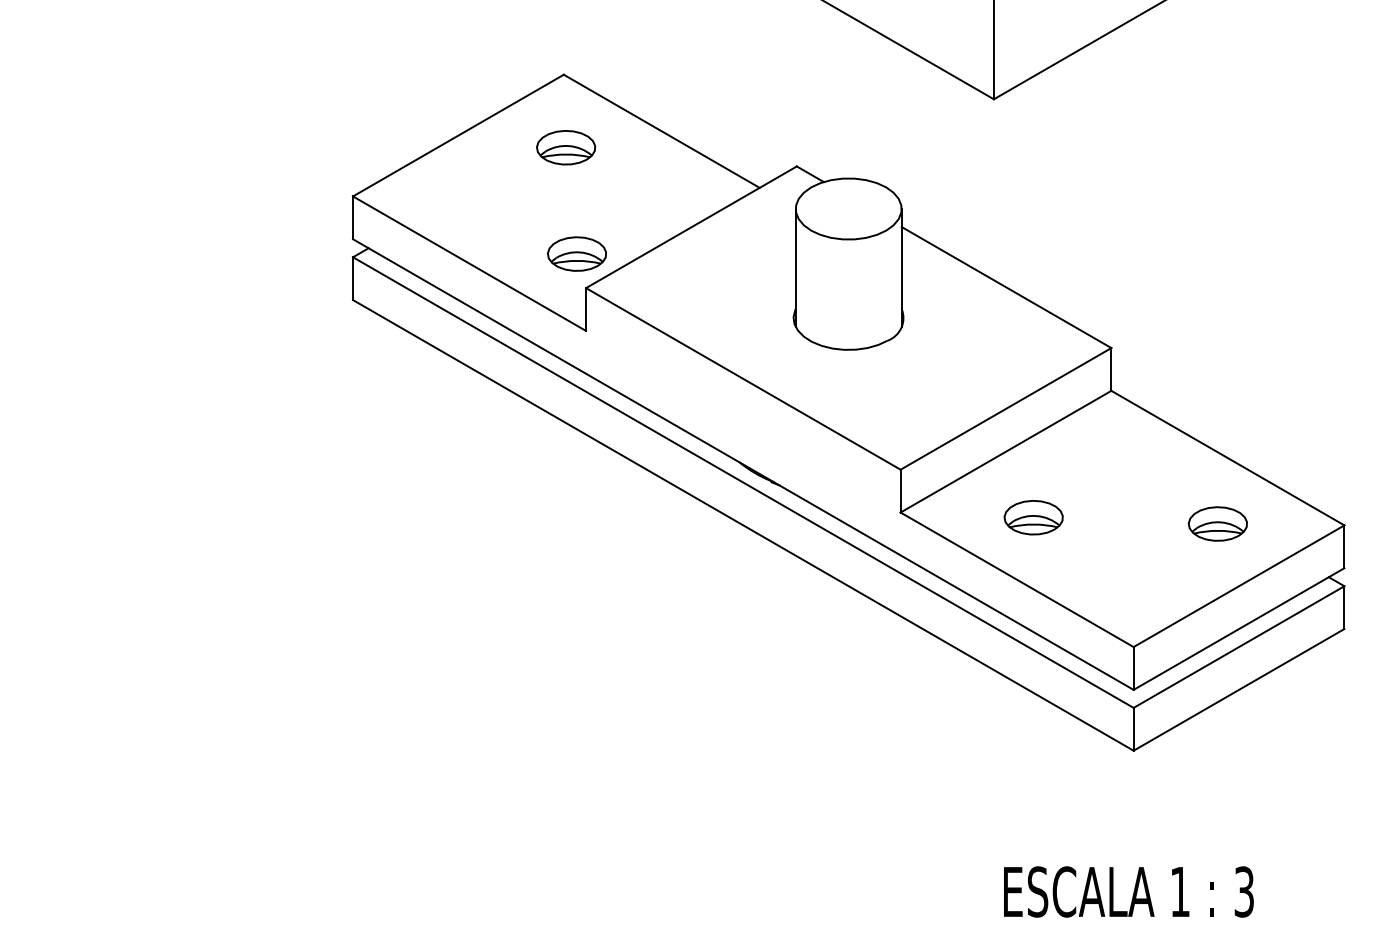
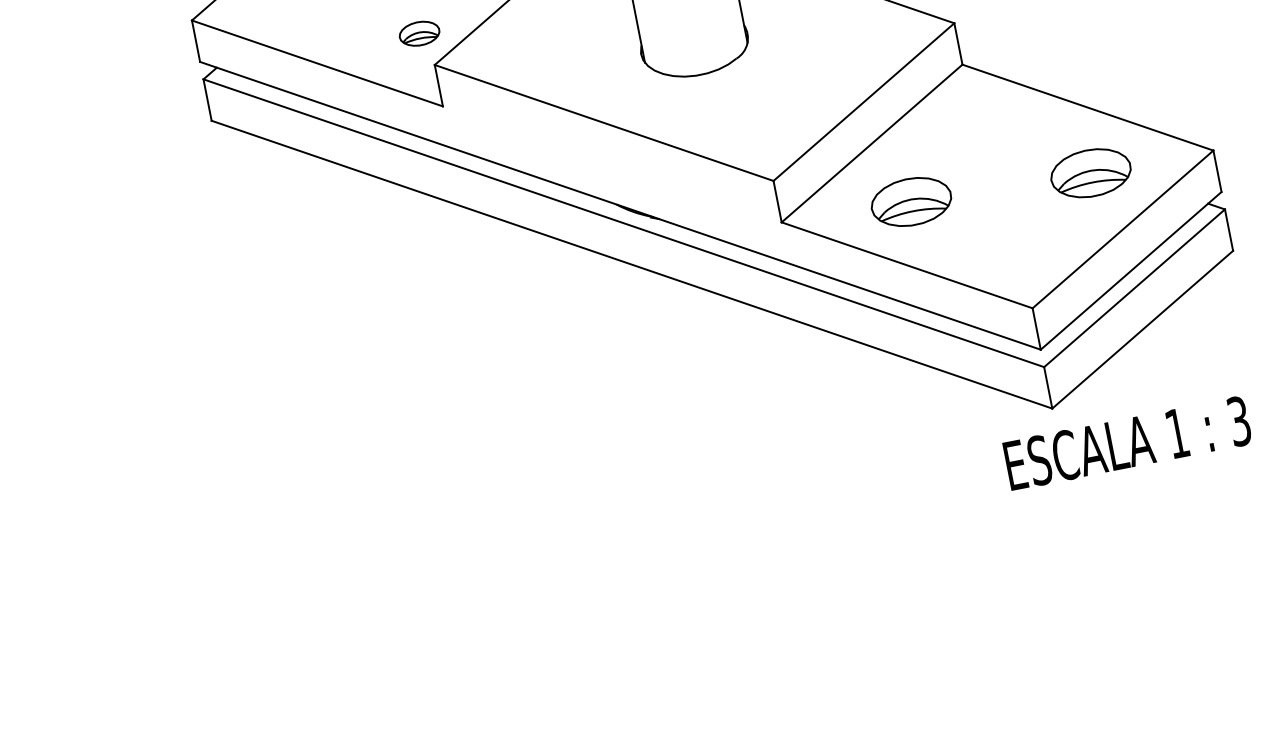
part: (576, 253) -> (418, 33), size x0.7
part: (1033, 517) -> (911, 201), size x1.4
part: (1217, 523) -> (1090, 172), size x1.4
text: (1128, 891) -> (1127, 442), moved

